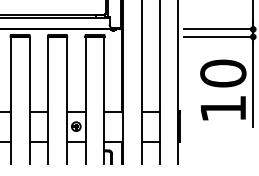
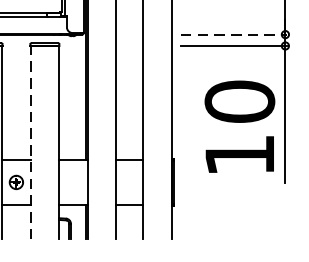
line: (219, 29) -> (234, 34), solid -> dashed
line: (85, 100) -> (30, 142), solid -> dashed

